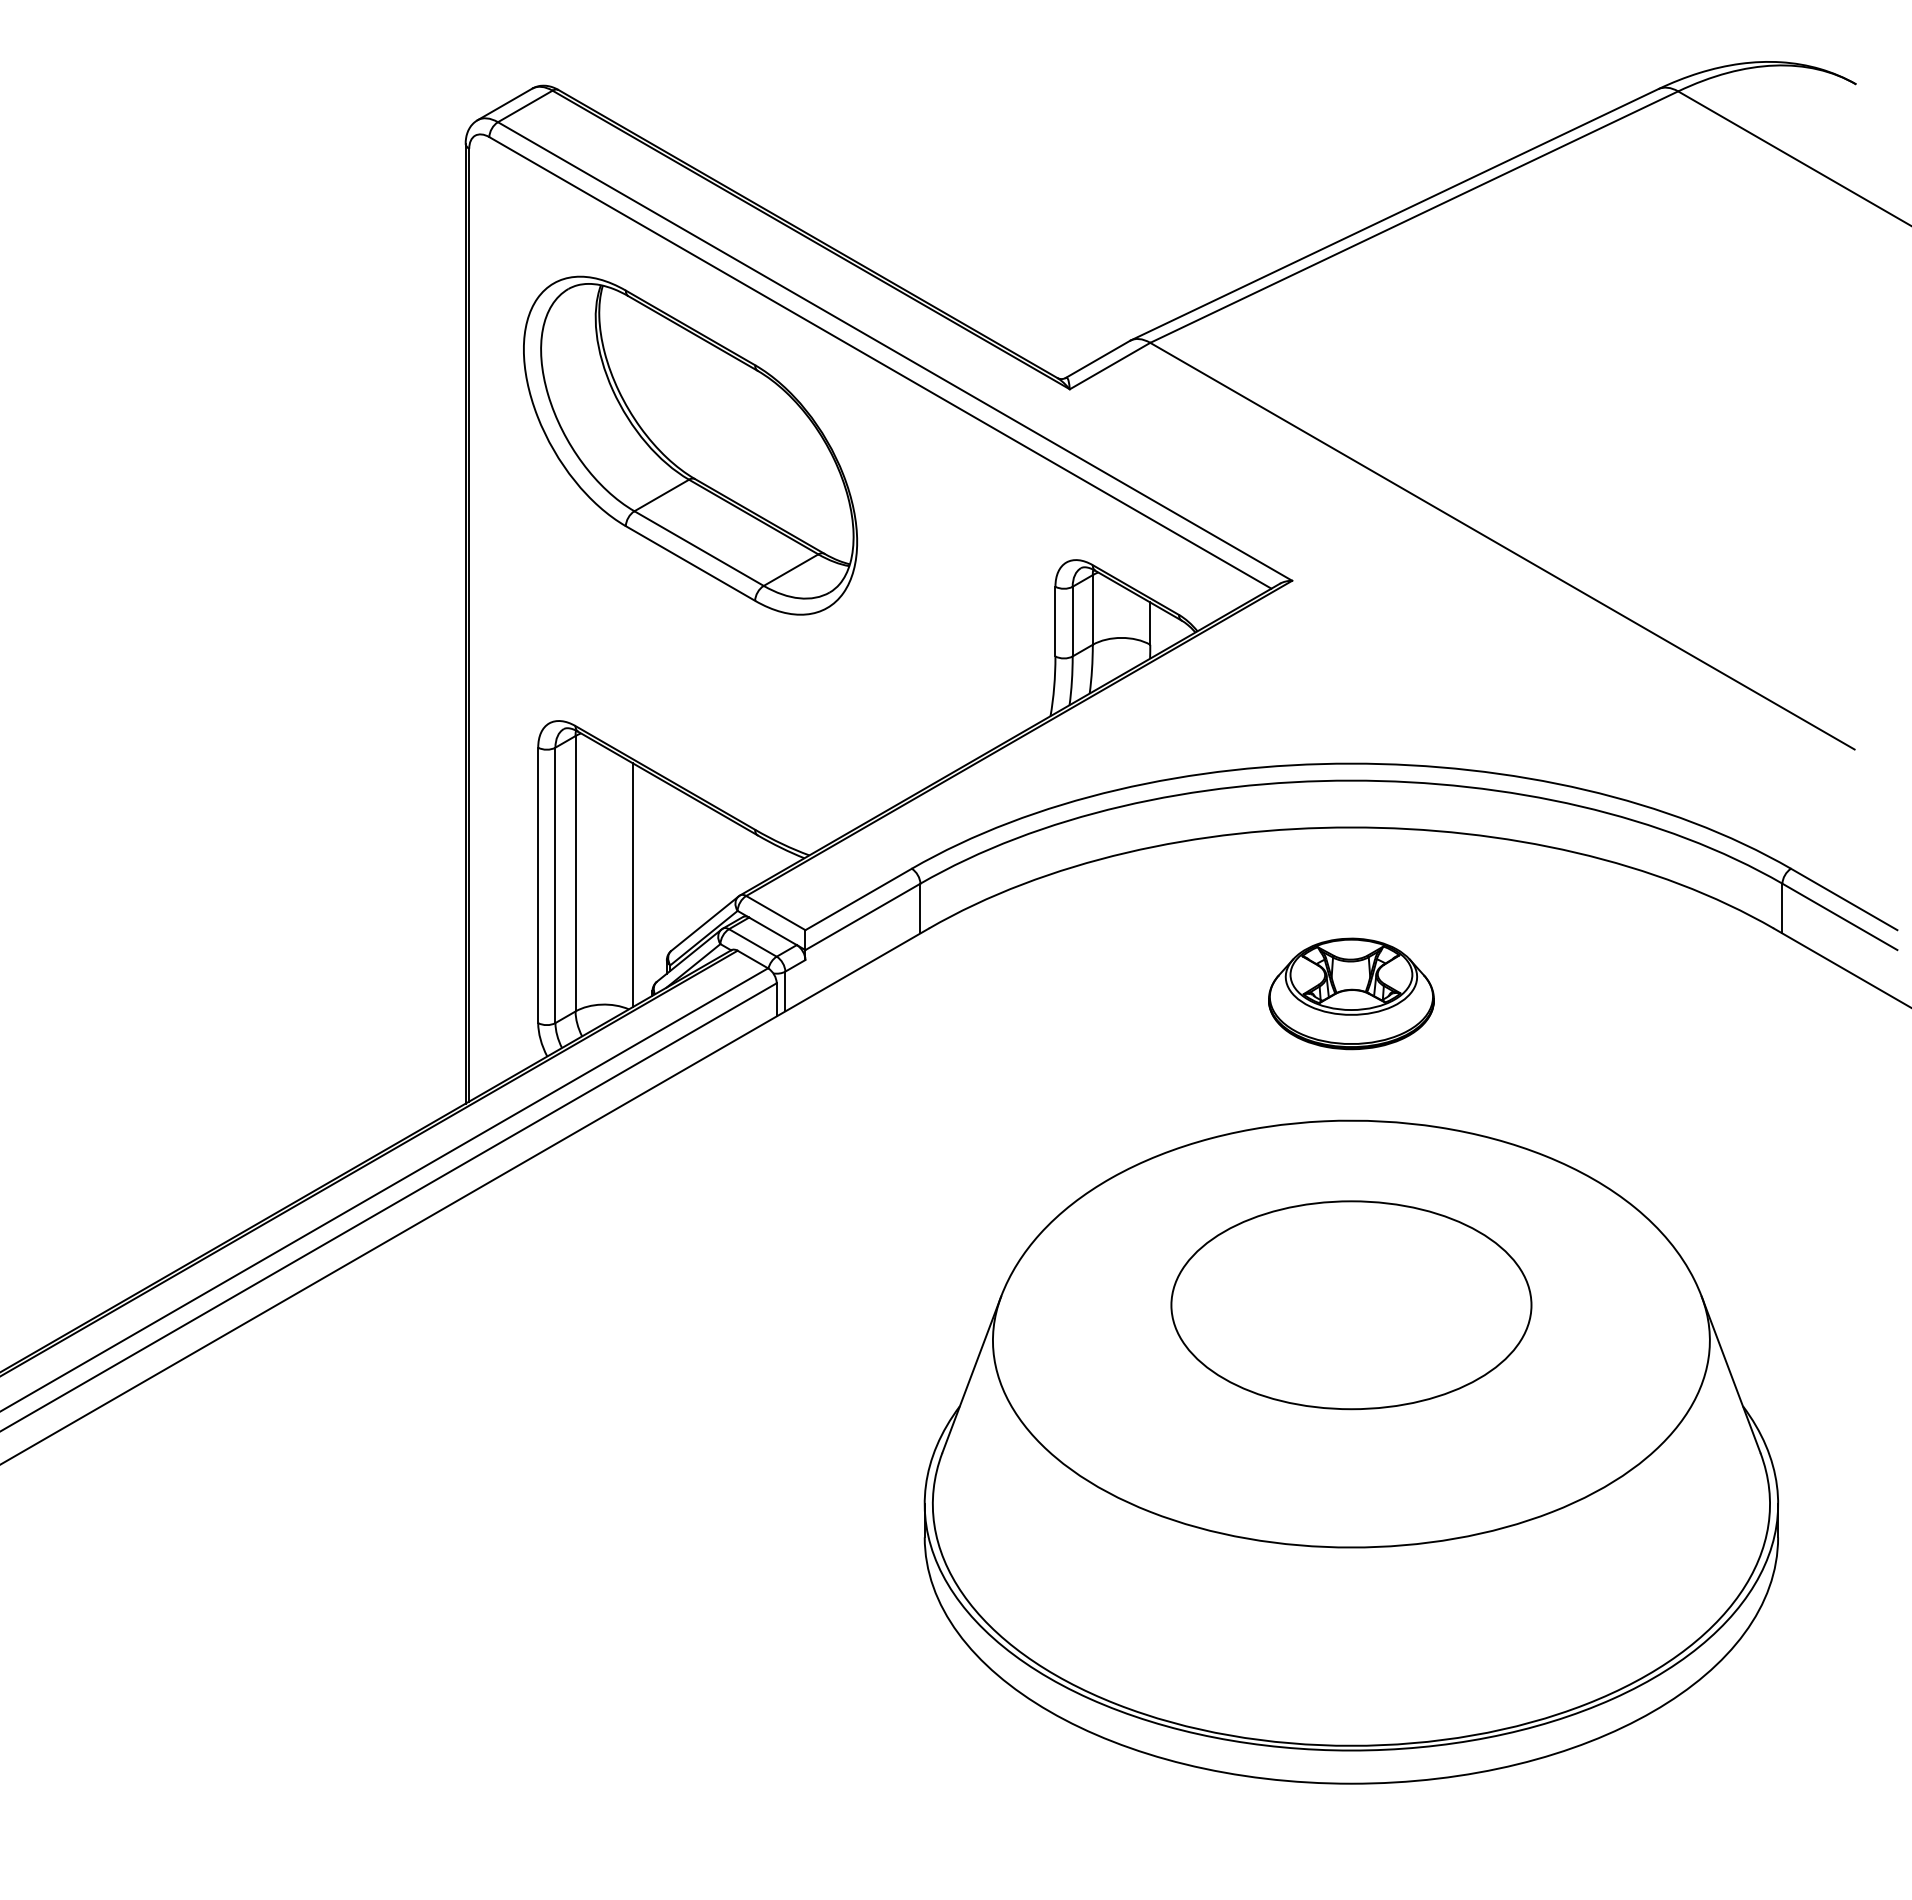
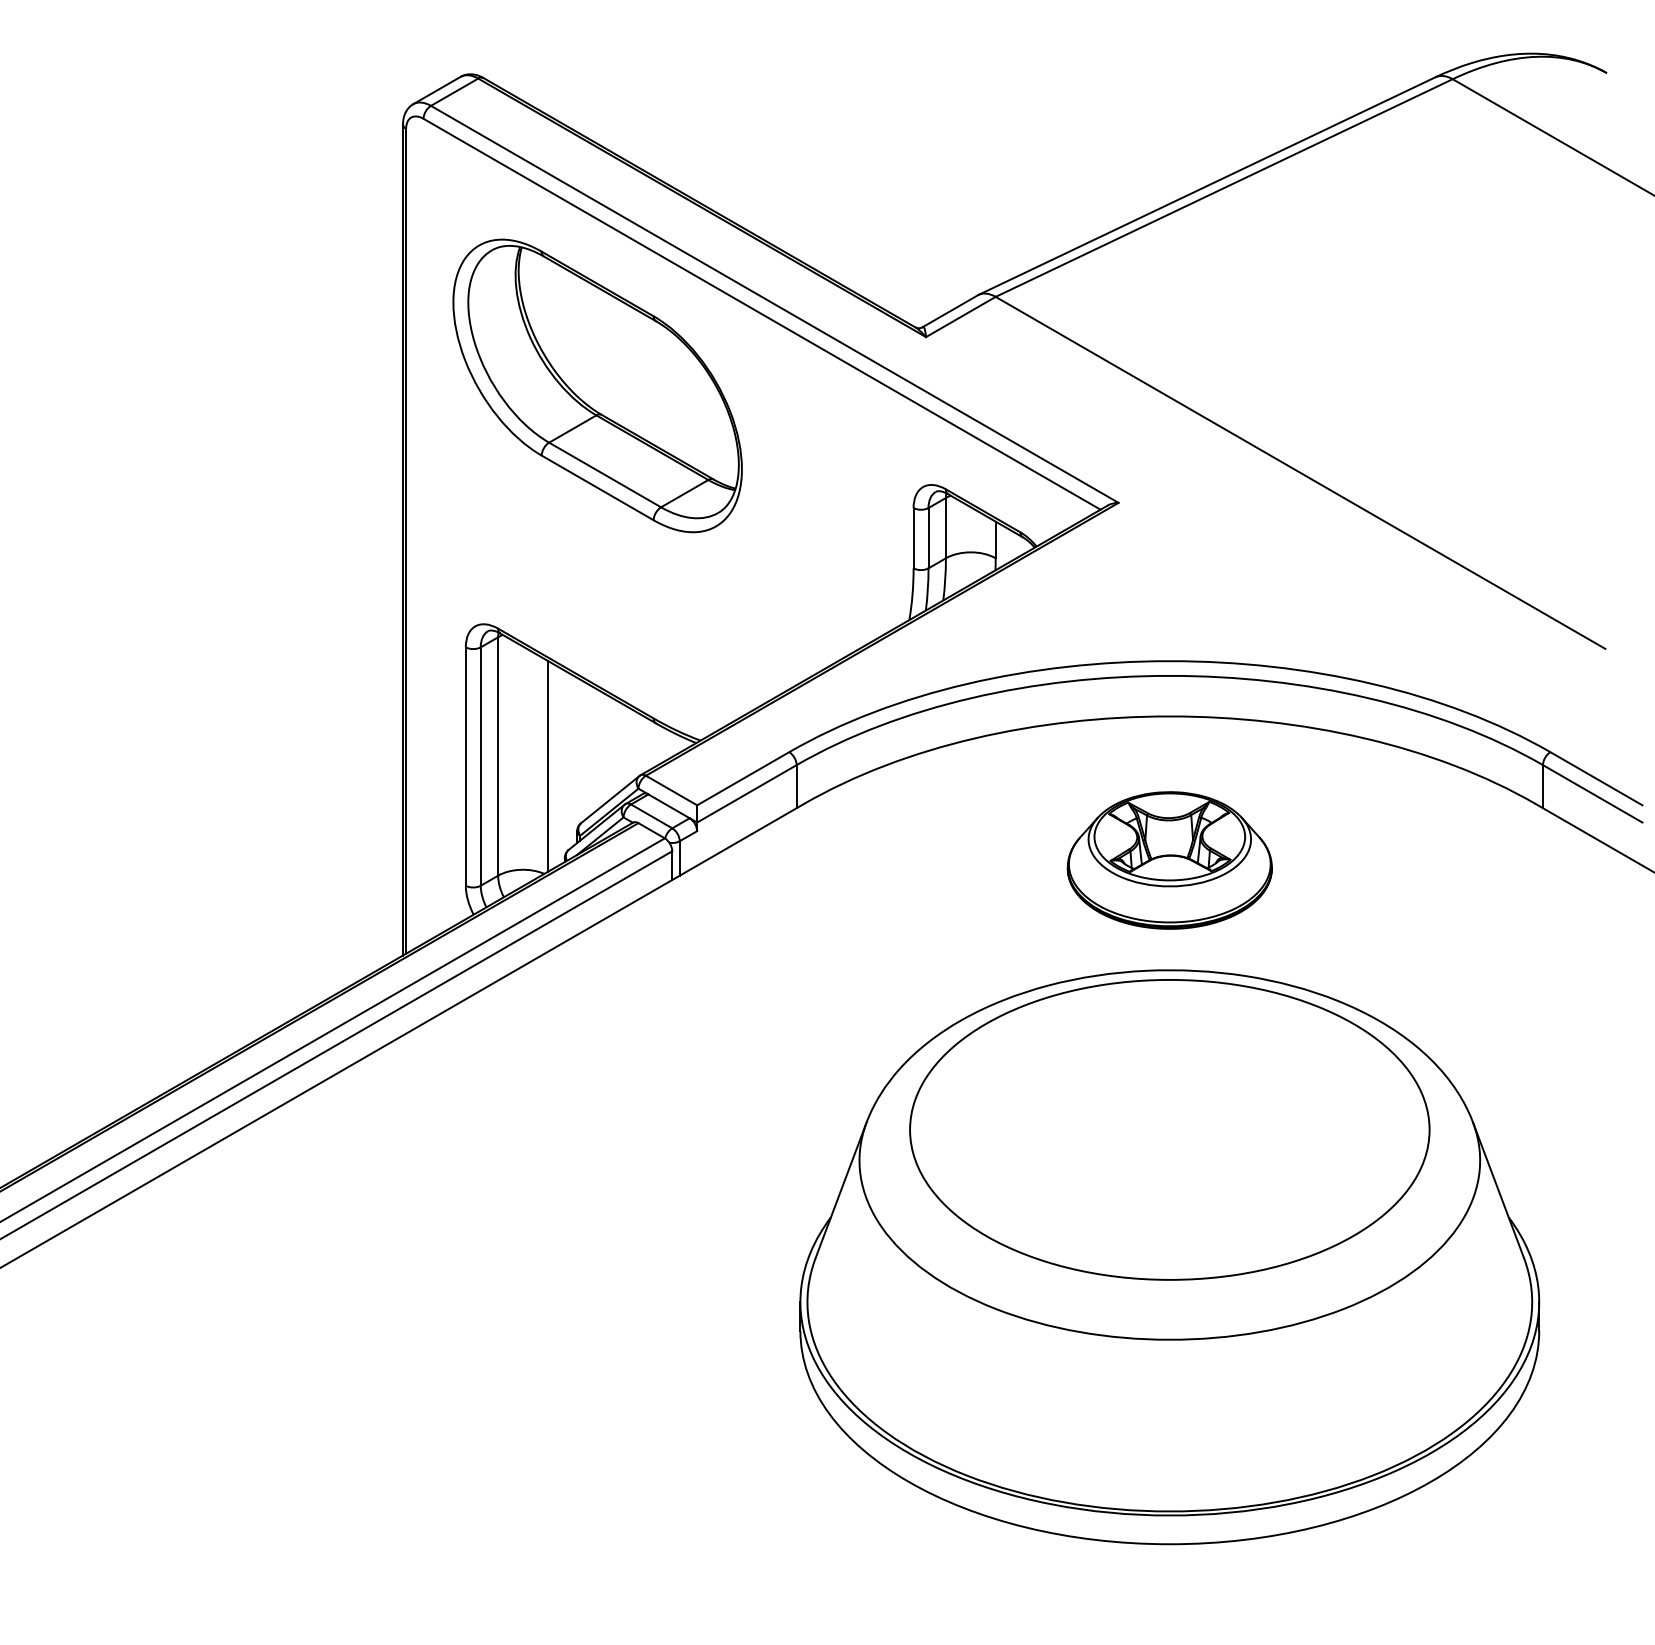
part: (1351, 993) -> (1169, 860), size x1.43
part: (1351, 1305) -> (1169, 1130), size x1.67

